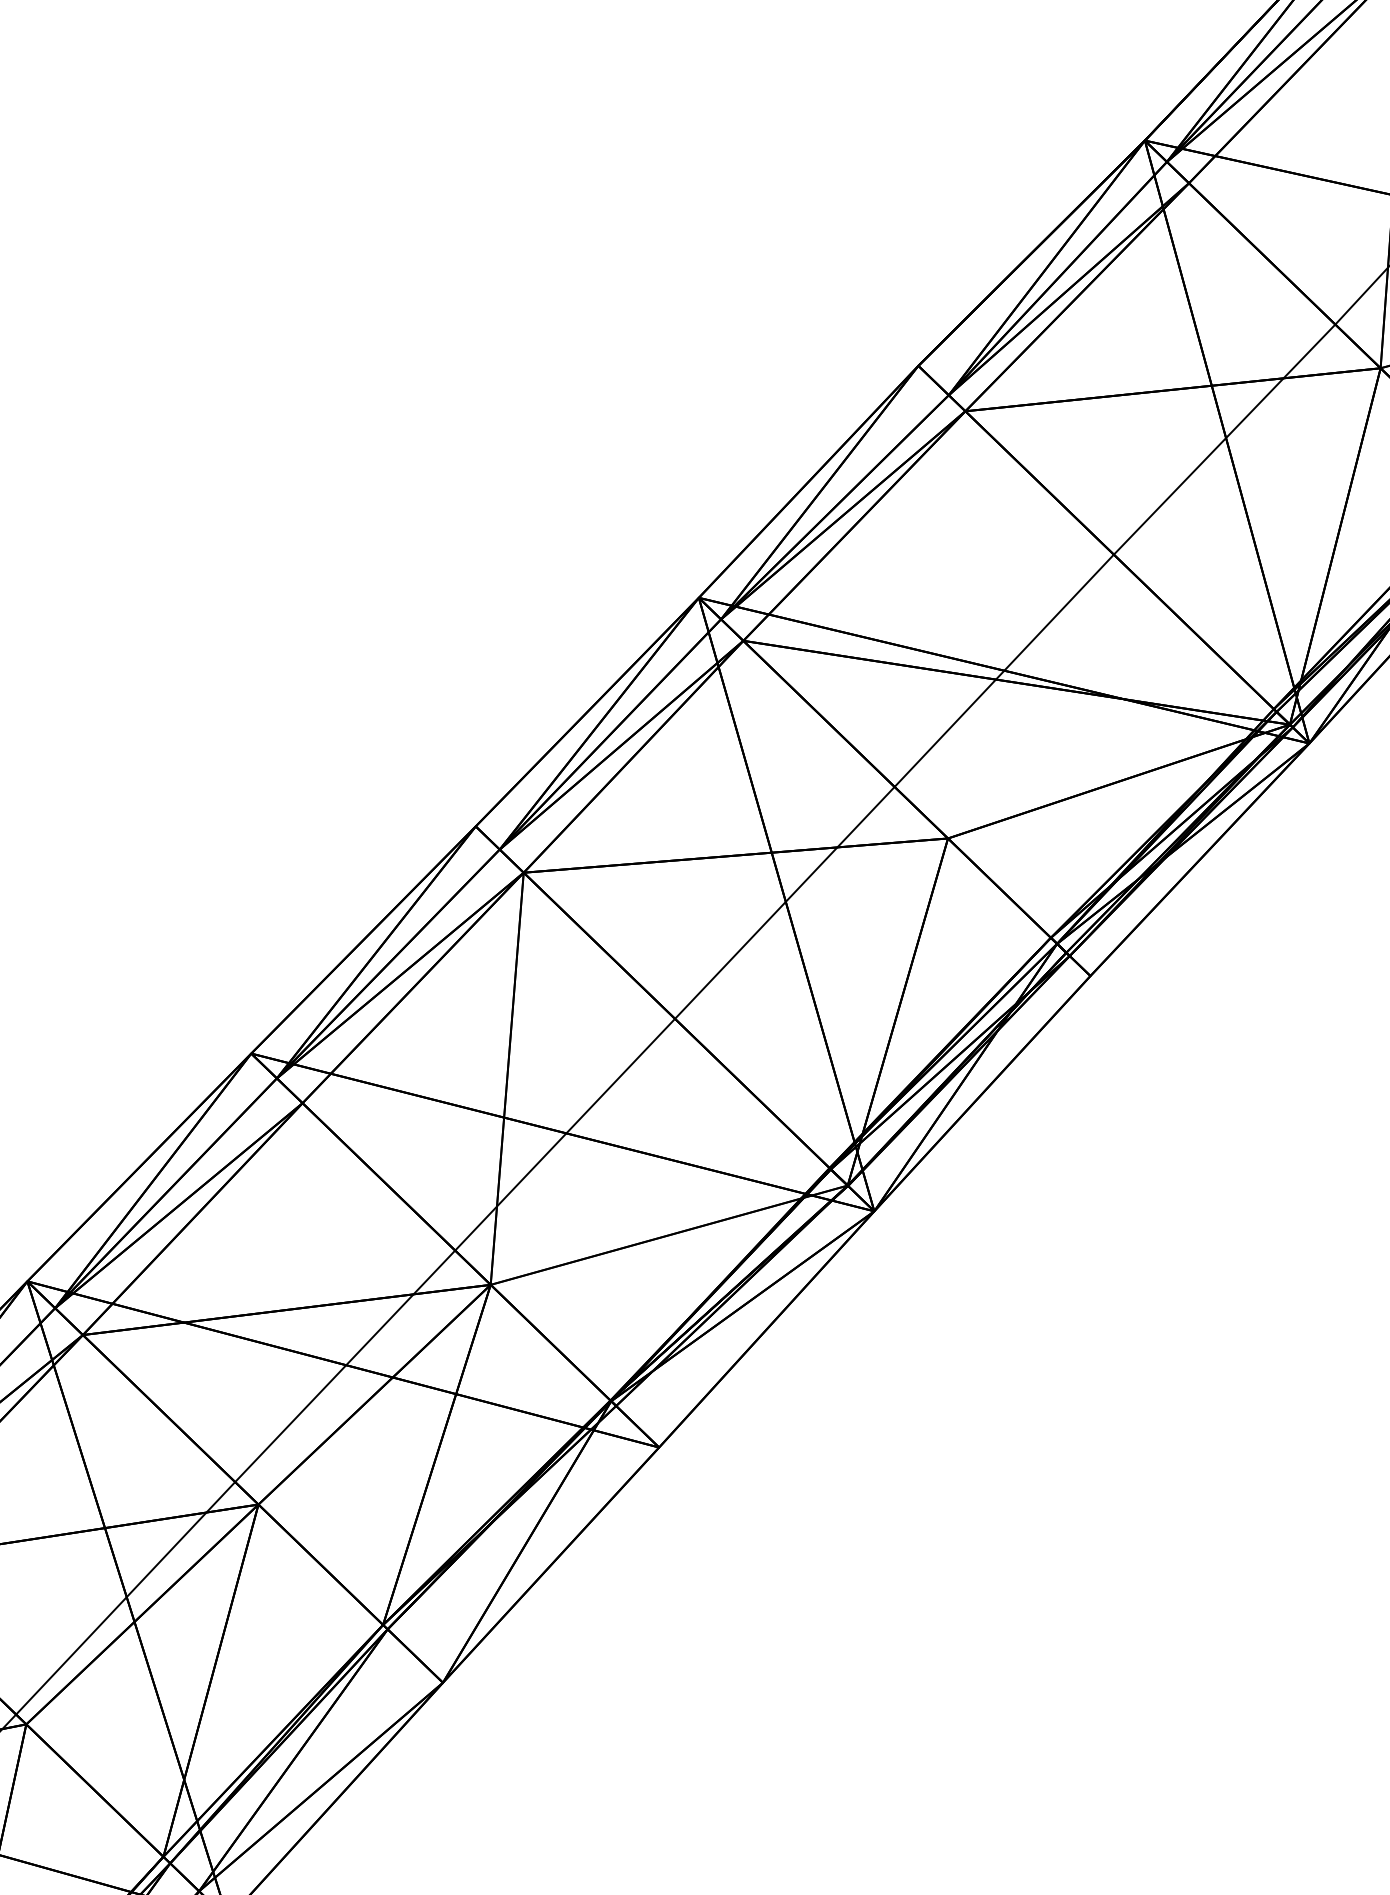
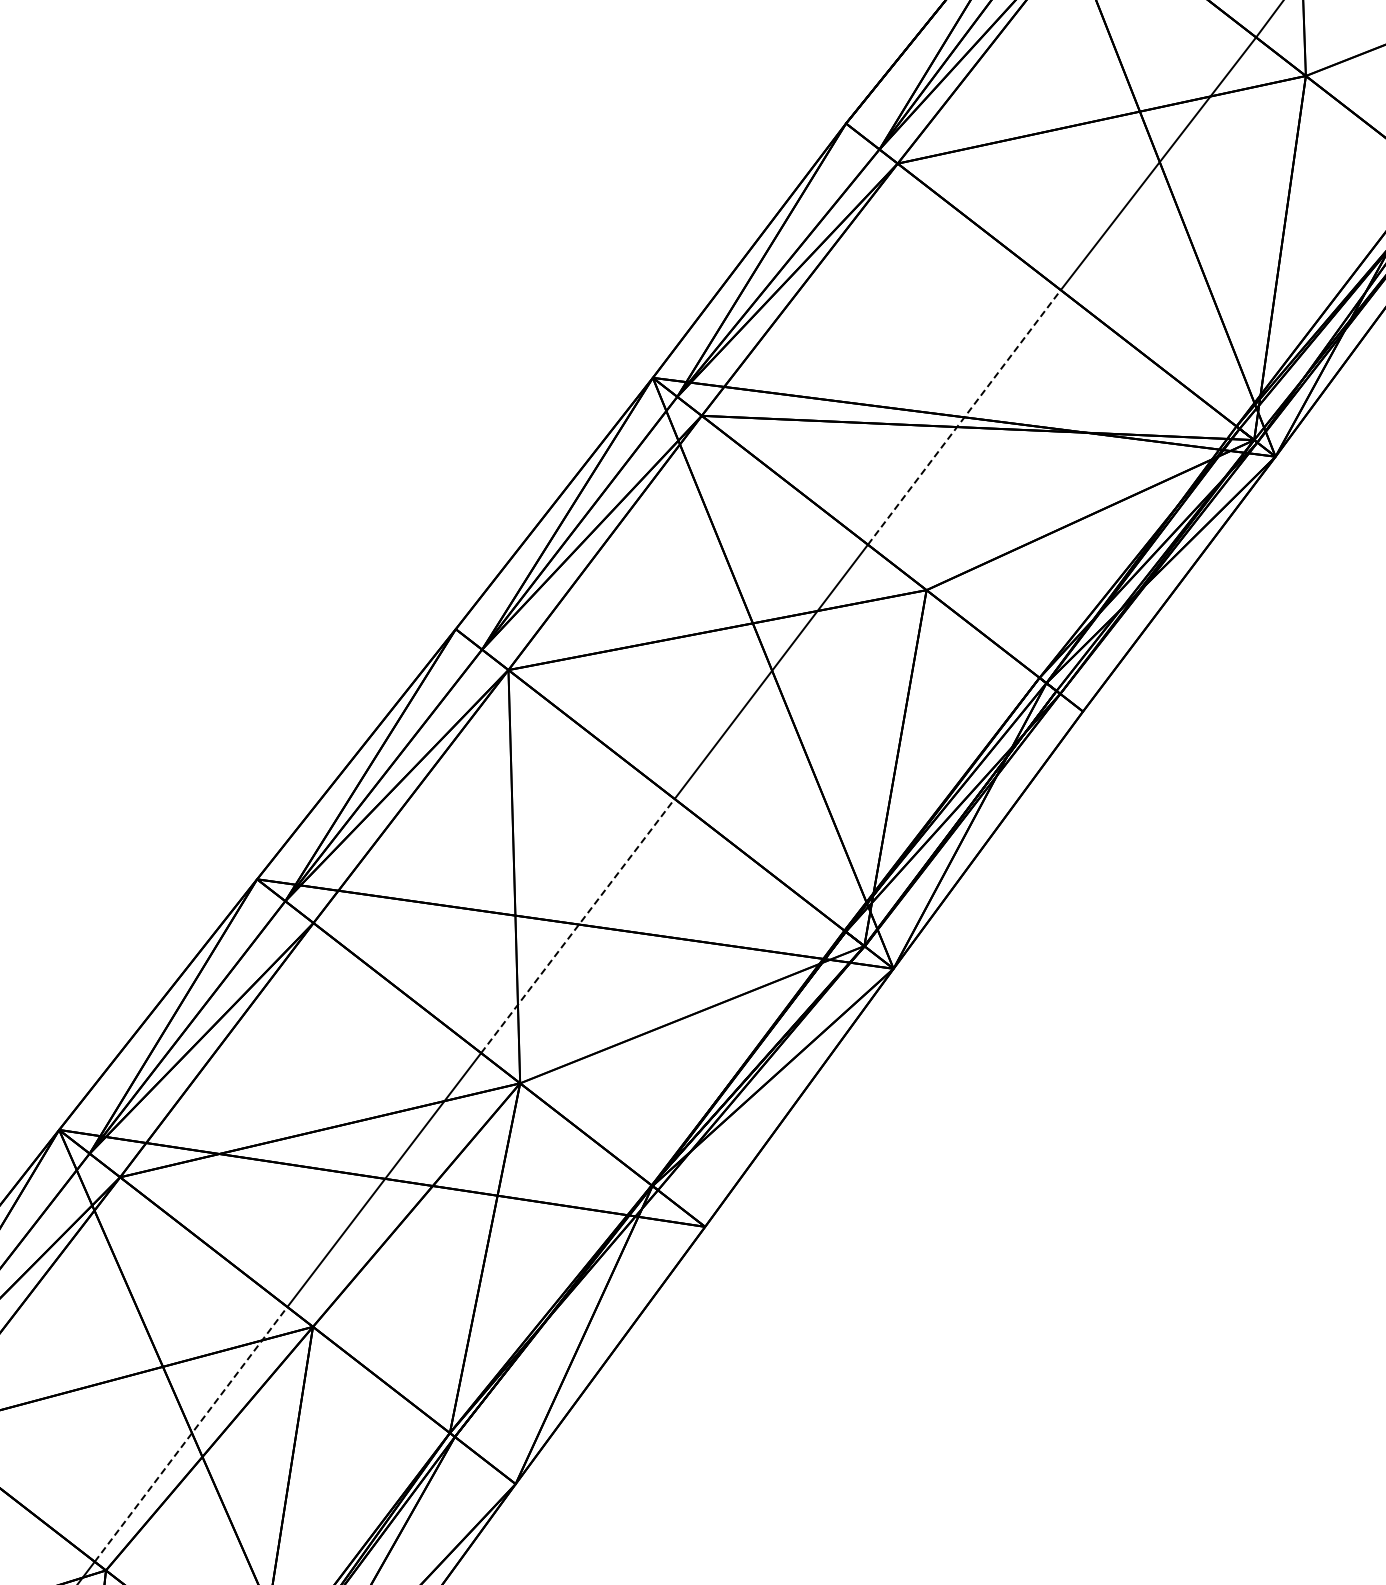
line: (1004, 670) -> (964, 417), solid -> dashed
line: (565, 1134) -> (578, 925), solid -> dashed
line: (125, 1598) -> (190, 1434), solid -> dashed

